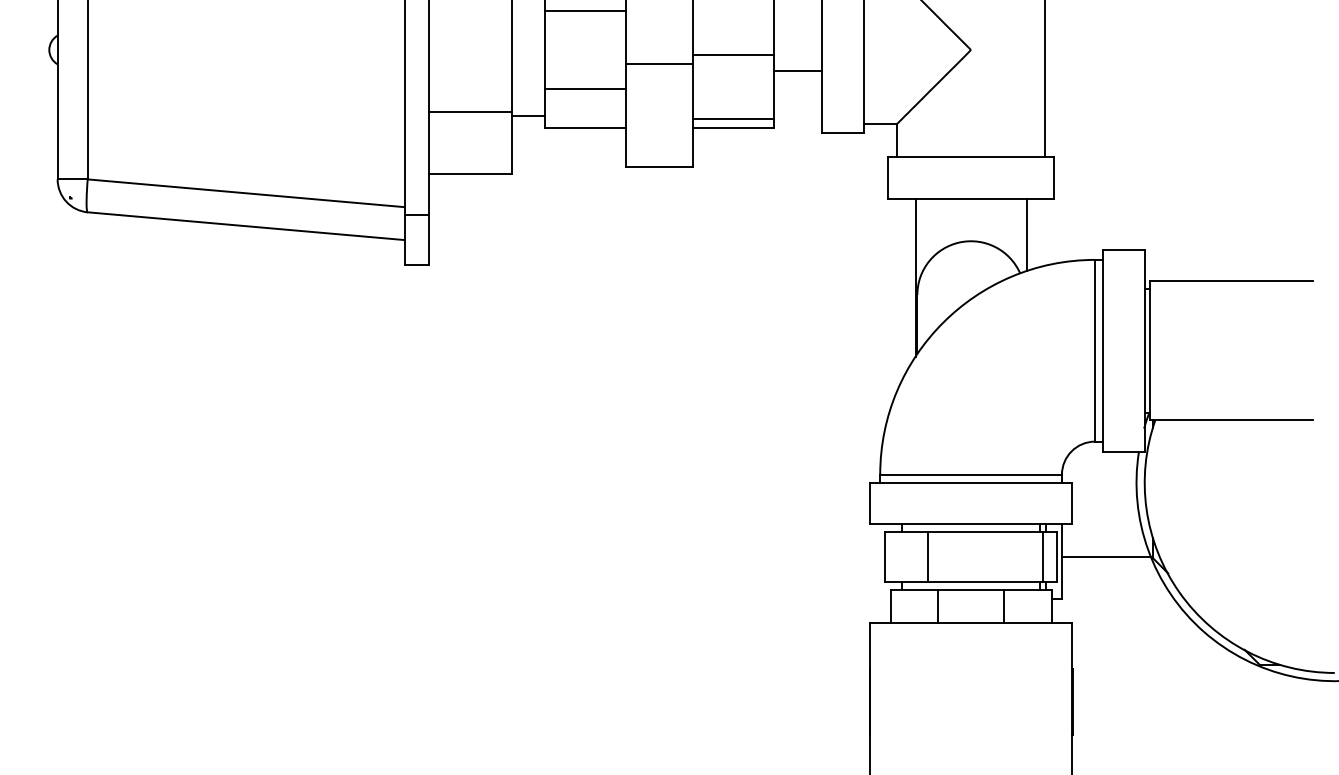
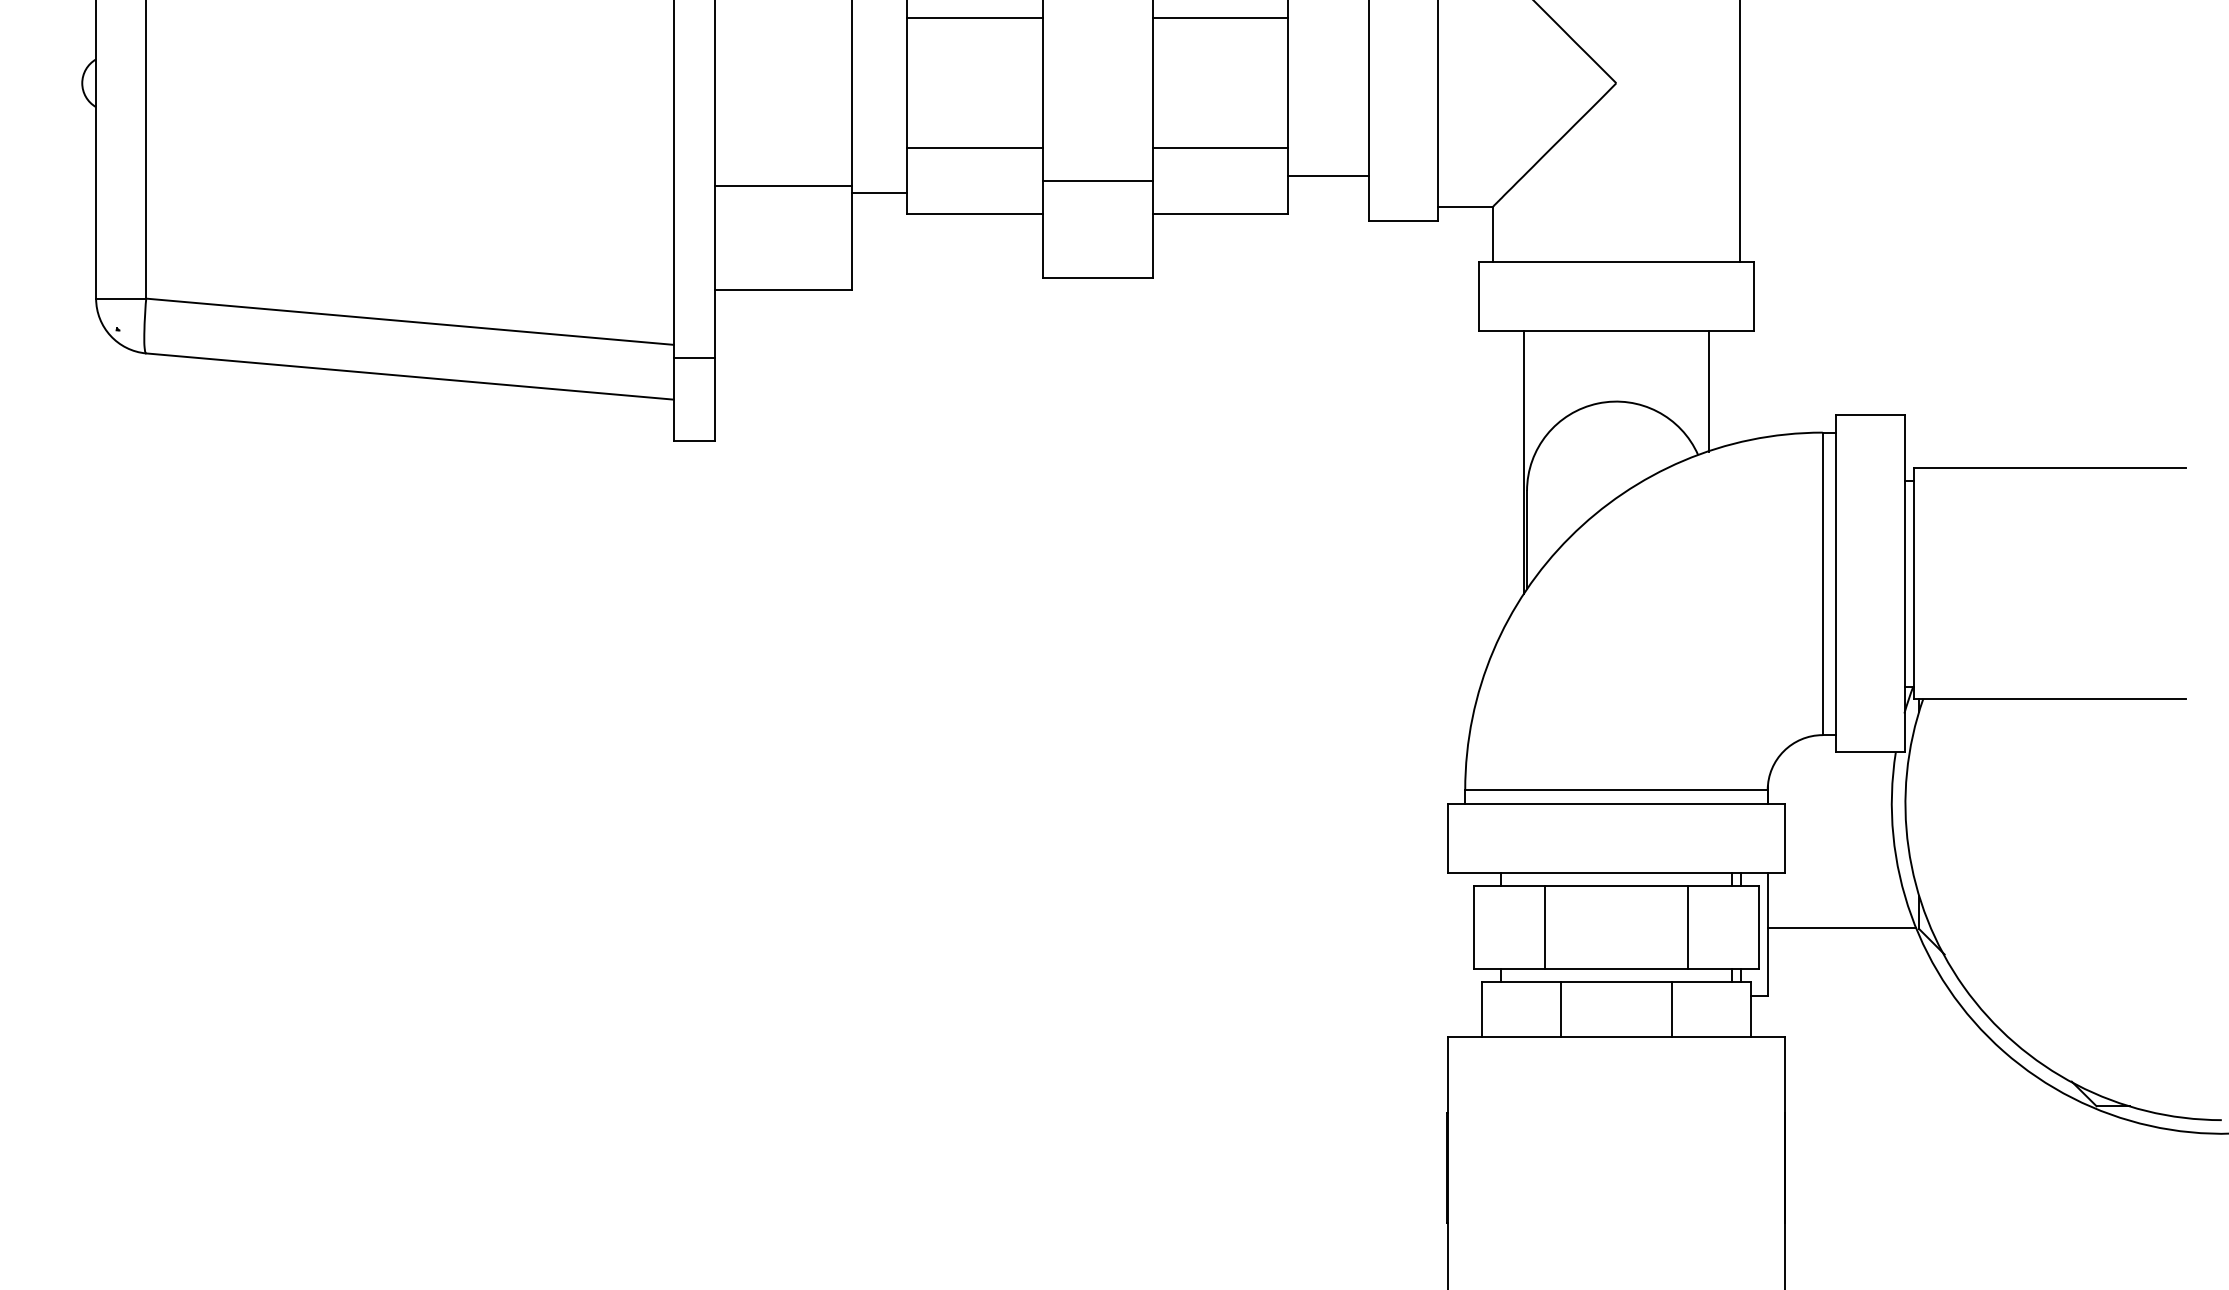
line: (732, 55) -> (1219, 19), moved
line: (659, 63) -> (1097, 180), moved
line: (797, 70) -> (1327, 175), moved
line: (732, 119) -> (1219, 149), moved
line: (1042, 557) -> (1687, 927), moved

